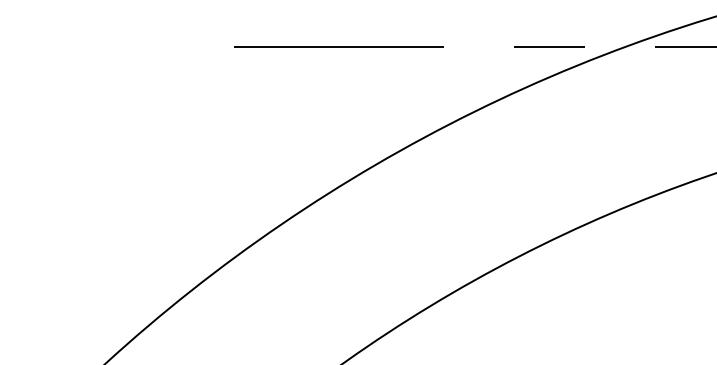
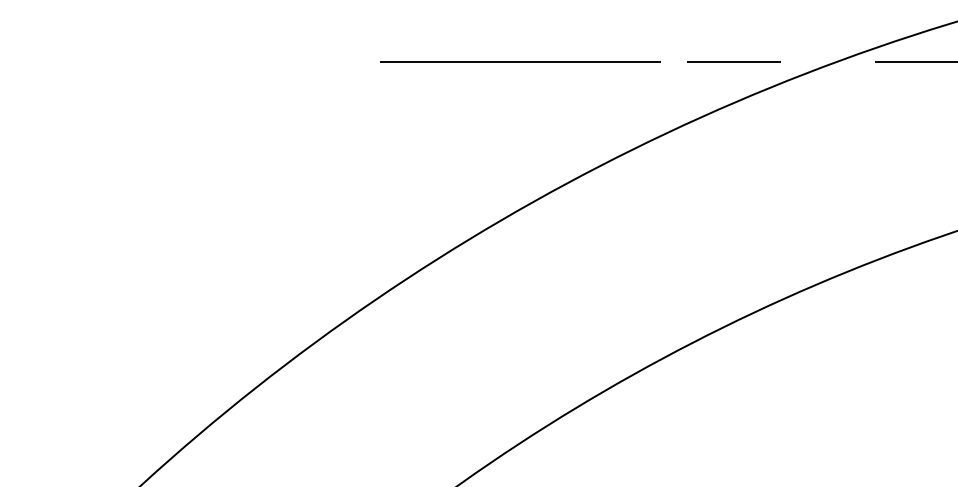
line: (338, 46) -> (520, 61), moved

